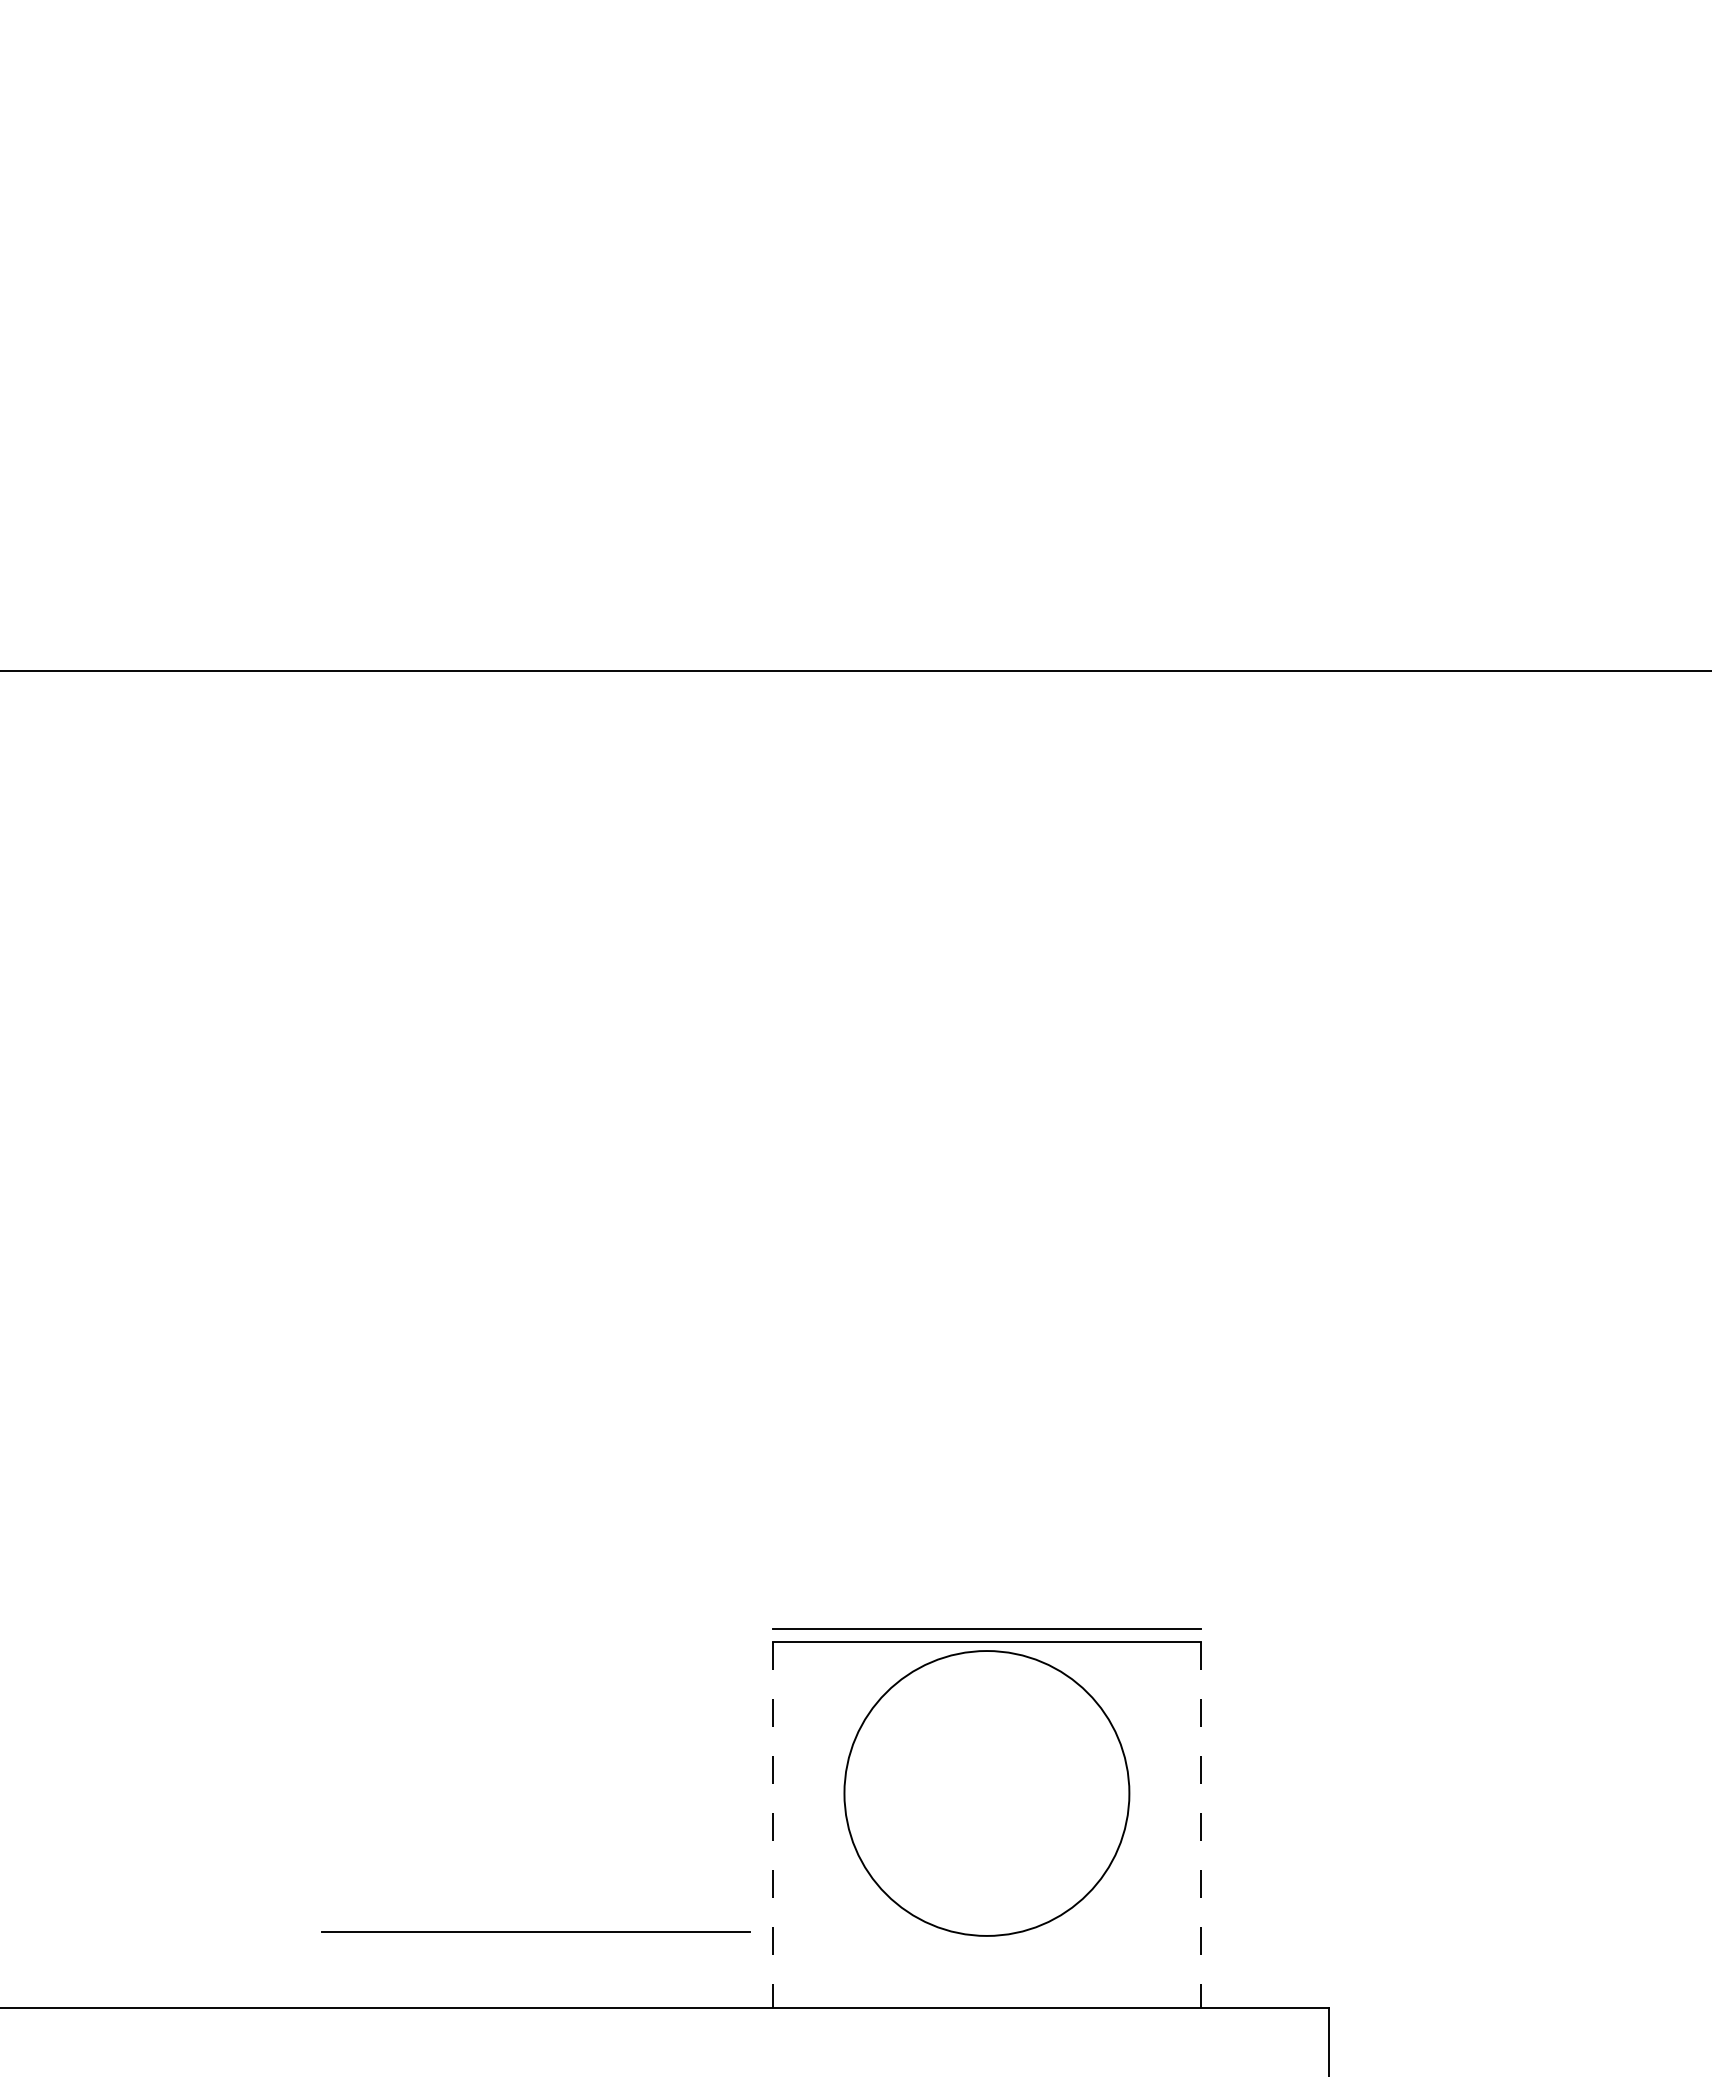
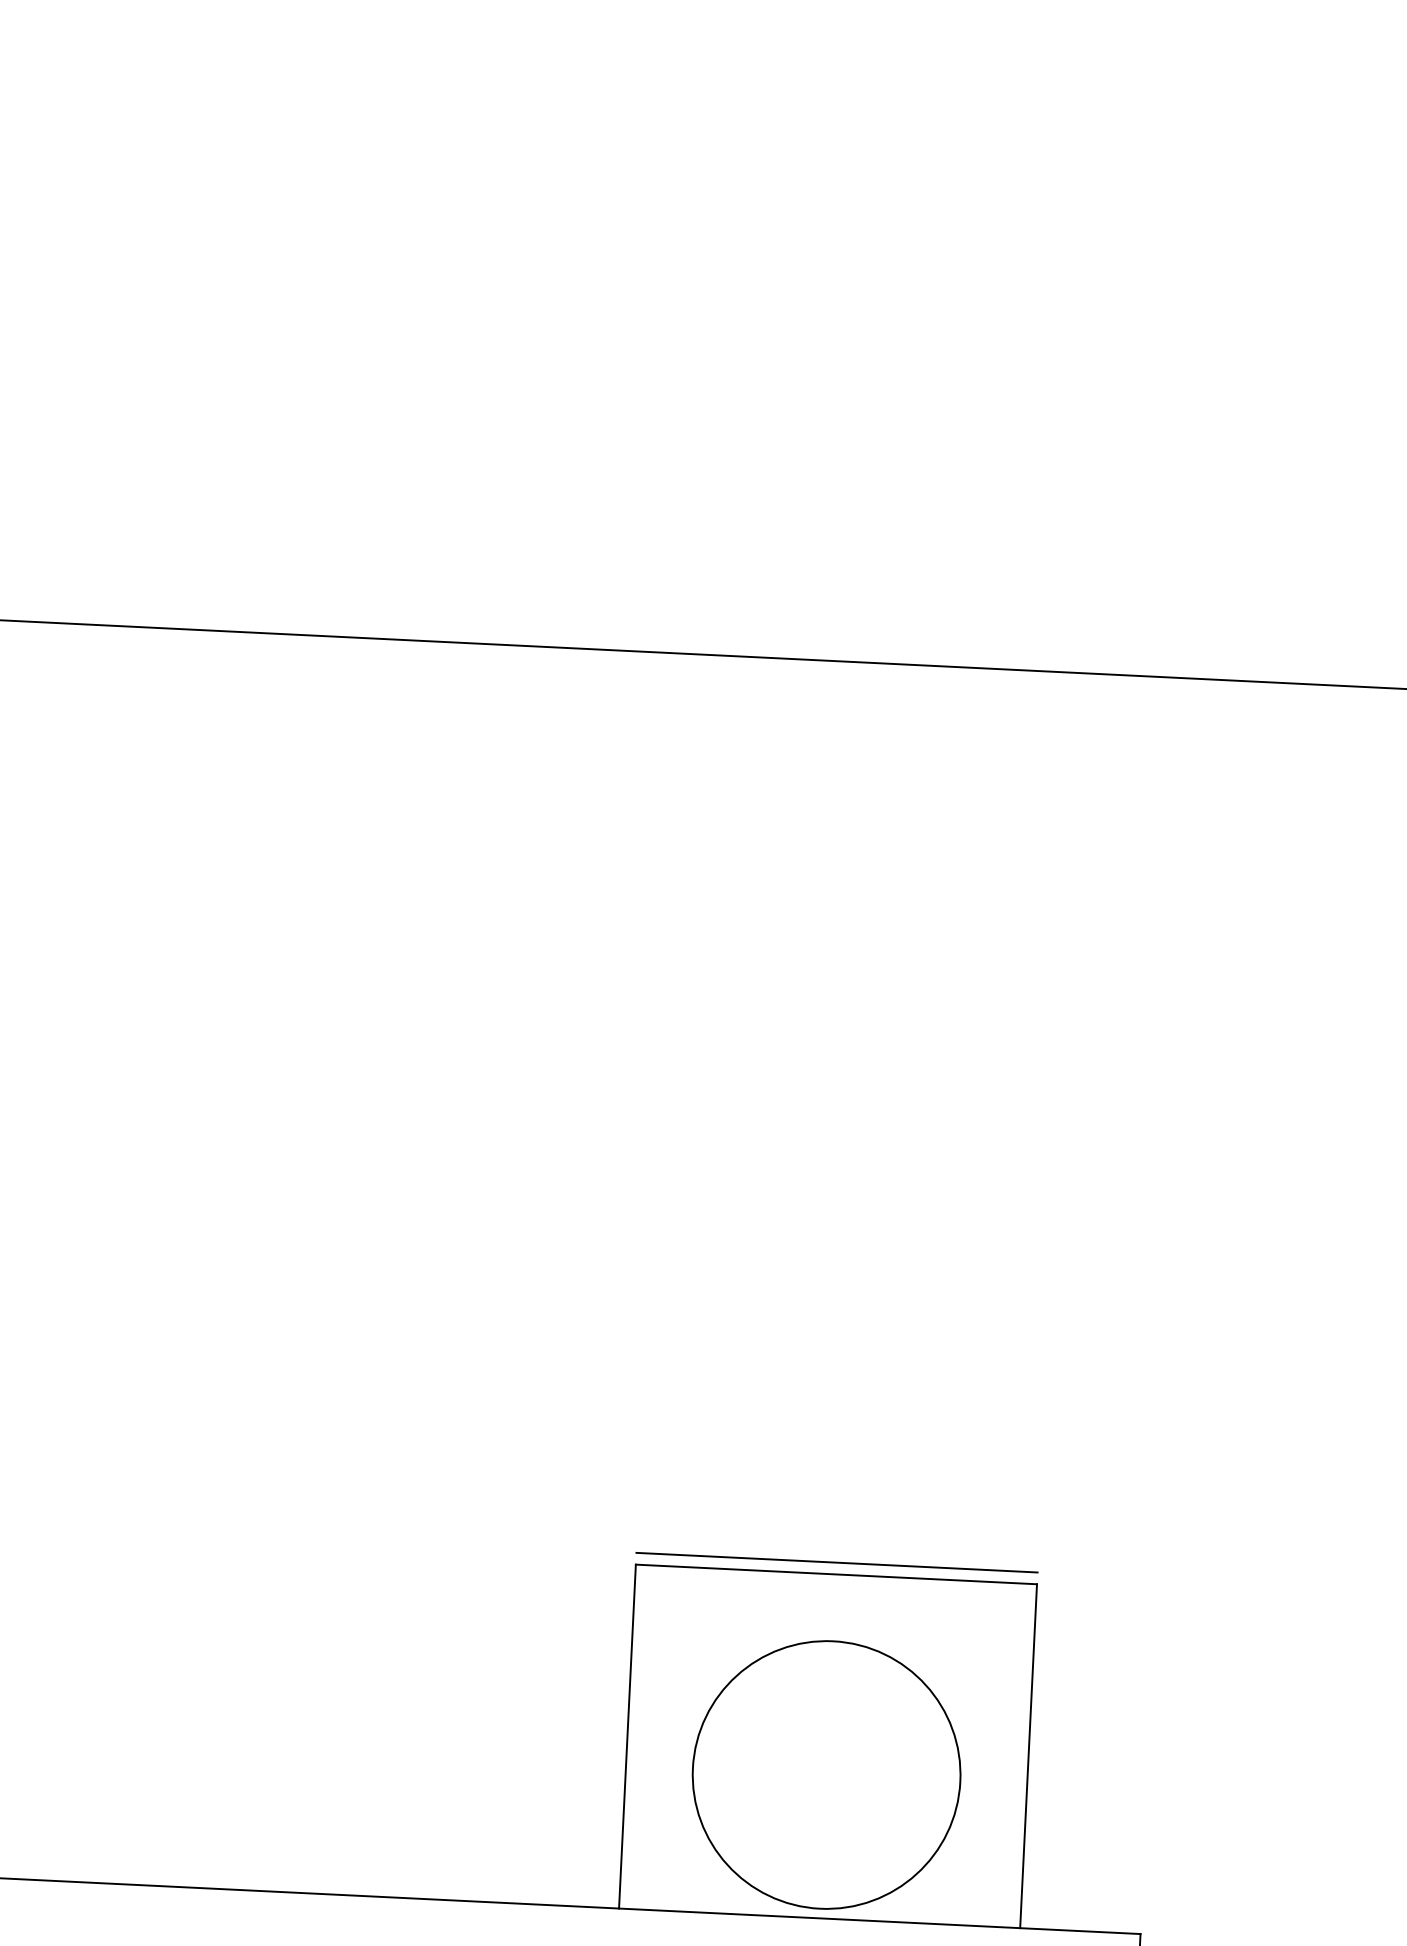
circle: (986, 1793) -> (826, 1775), moved
line: (773, 1825) -> (627, 1737), dashed -> solid
line: (1200, 1825) -> (1028, 1756), dashed -> solid
line: (535, 1931) -> (399, 1825), removed

